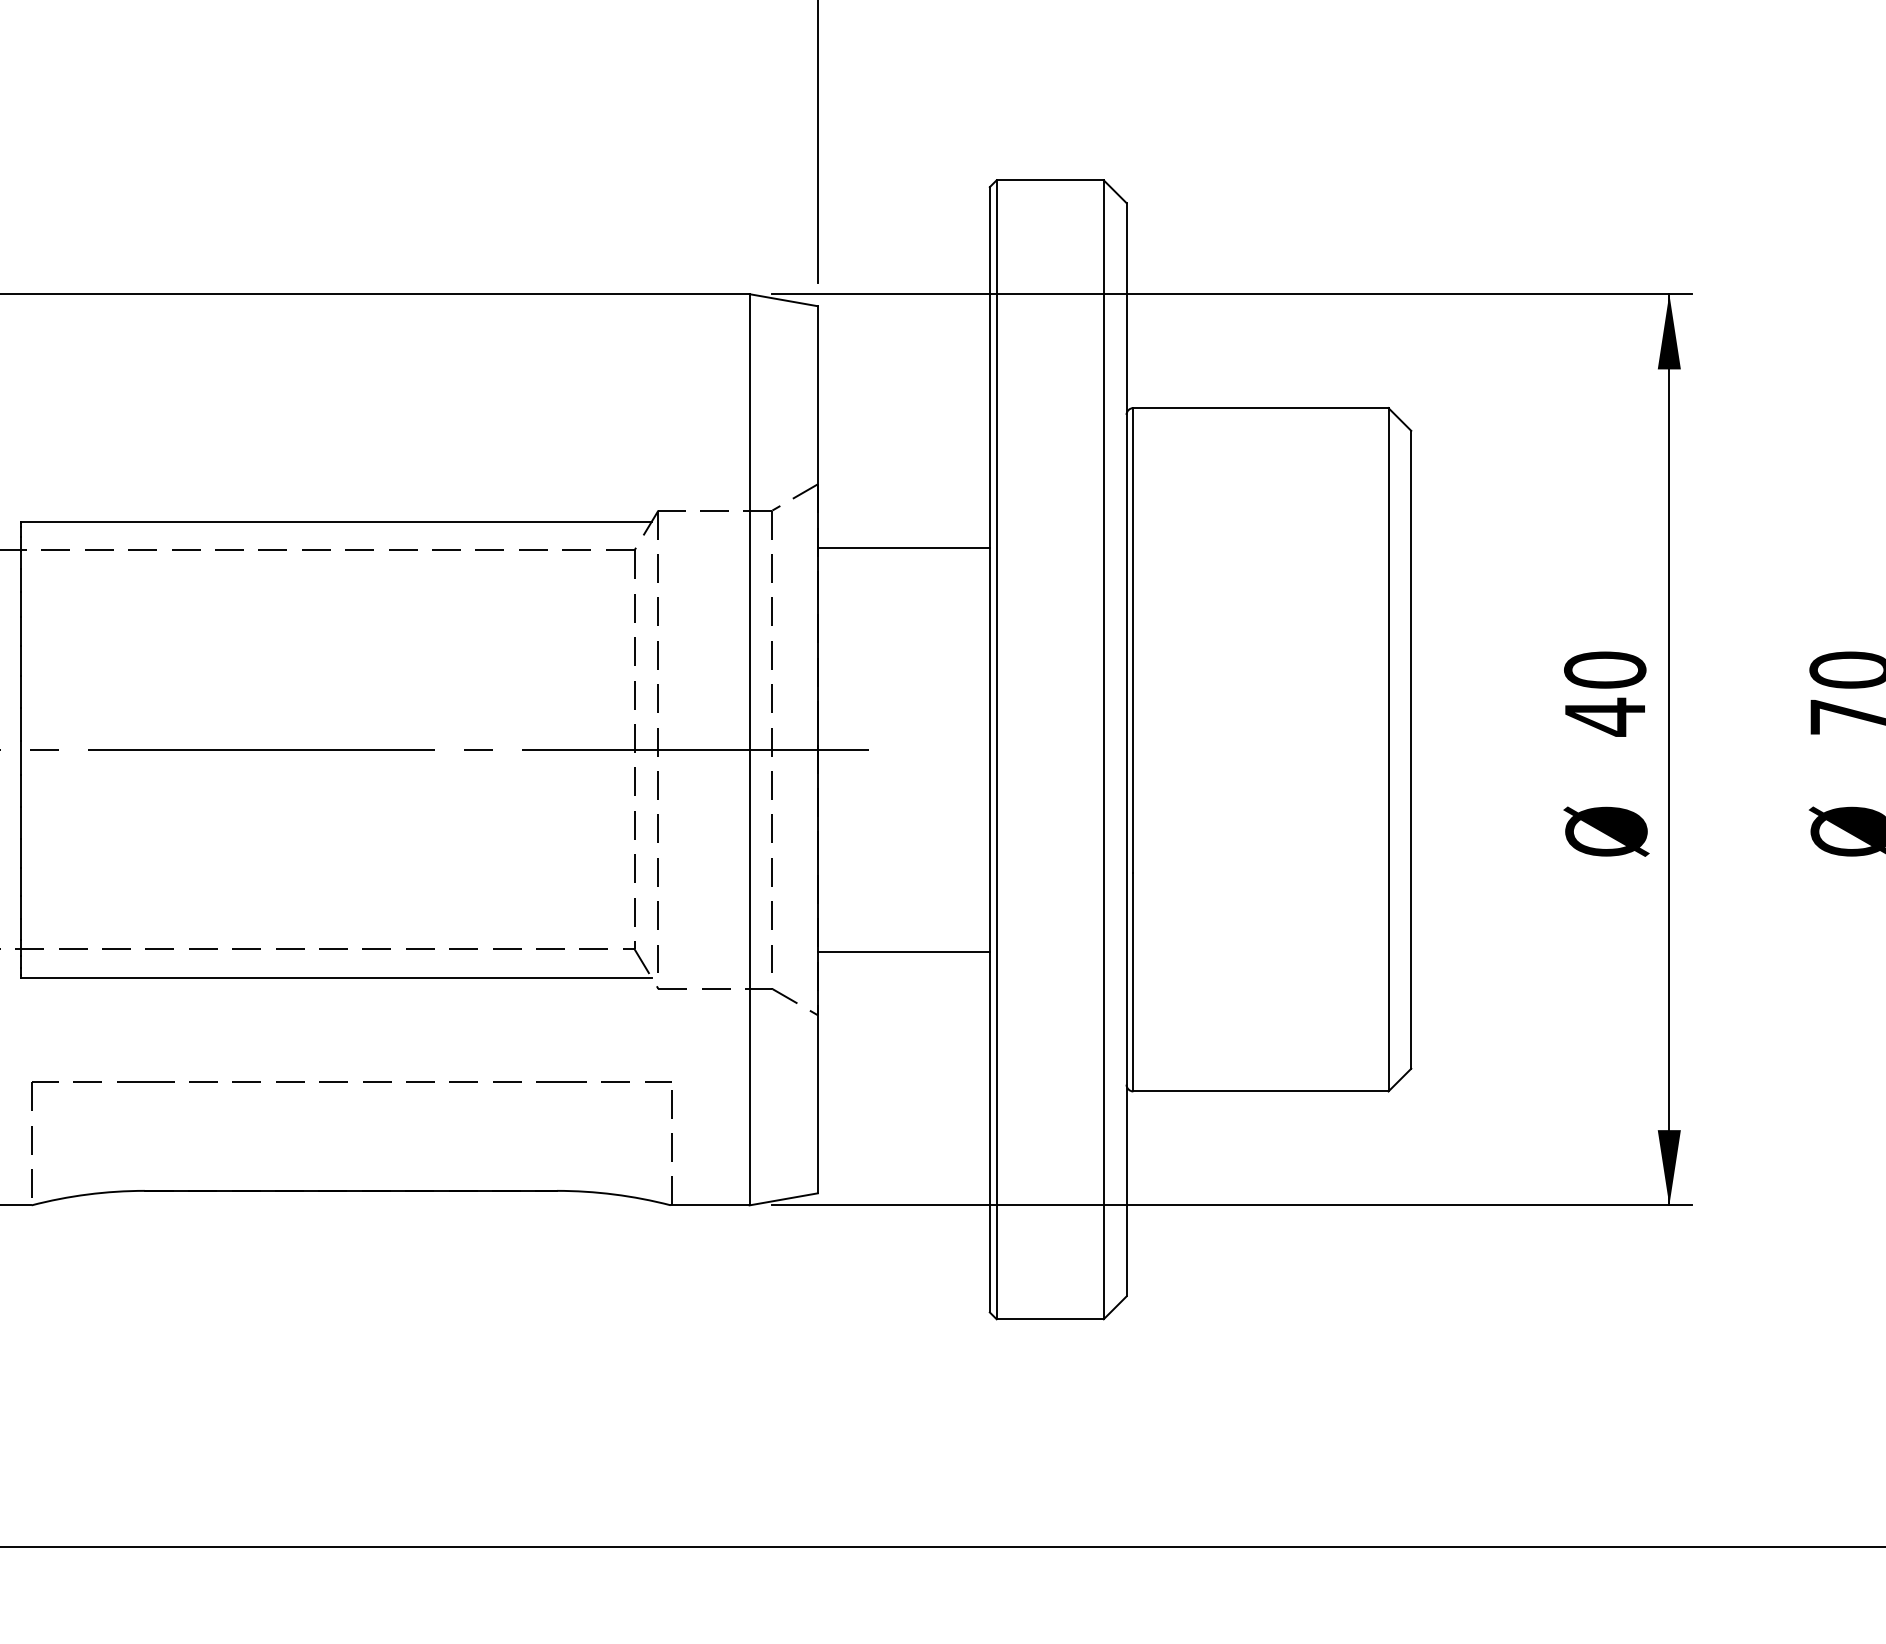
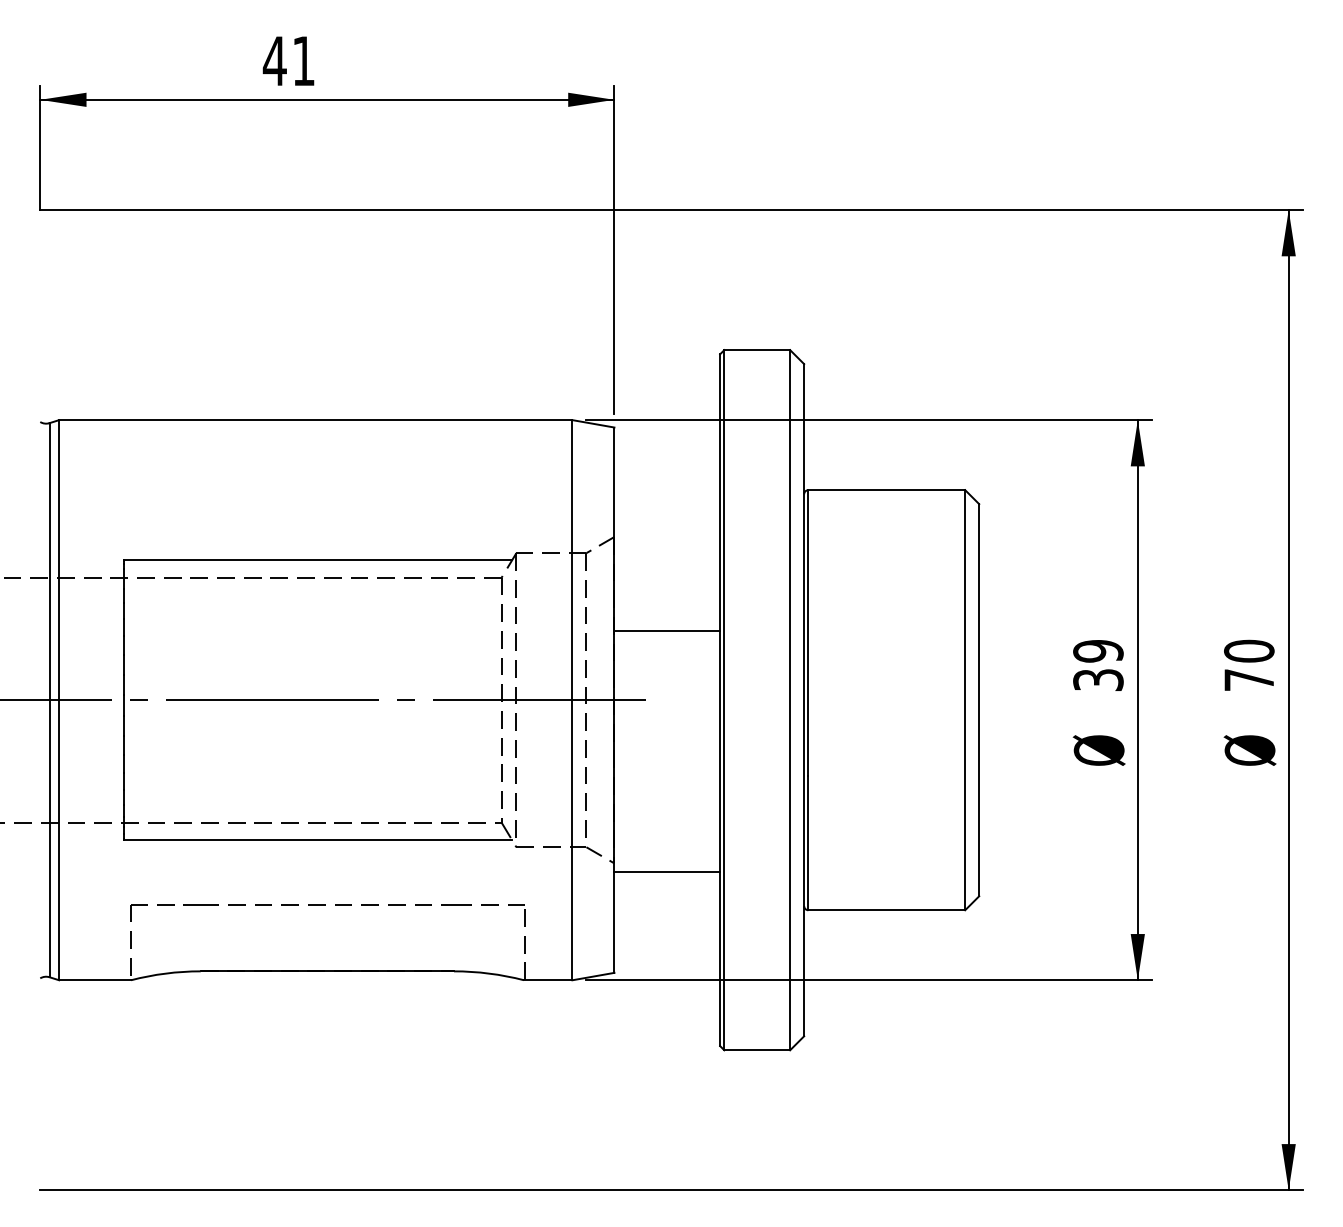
line: (904, 546) -> (667, 630), moved
text: (1605, 693) -> (1098, 665), 40 -> 39
line: (904, 951) -> (667, 872), moved

